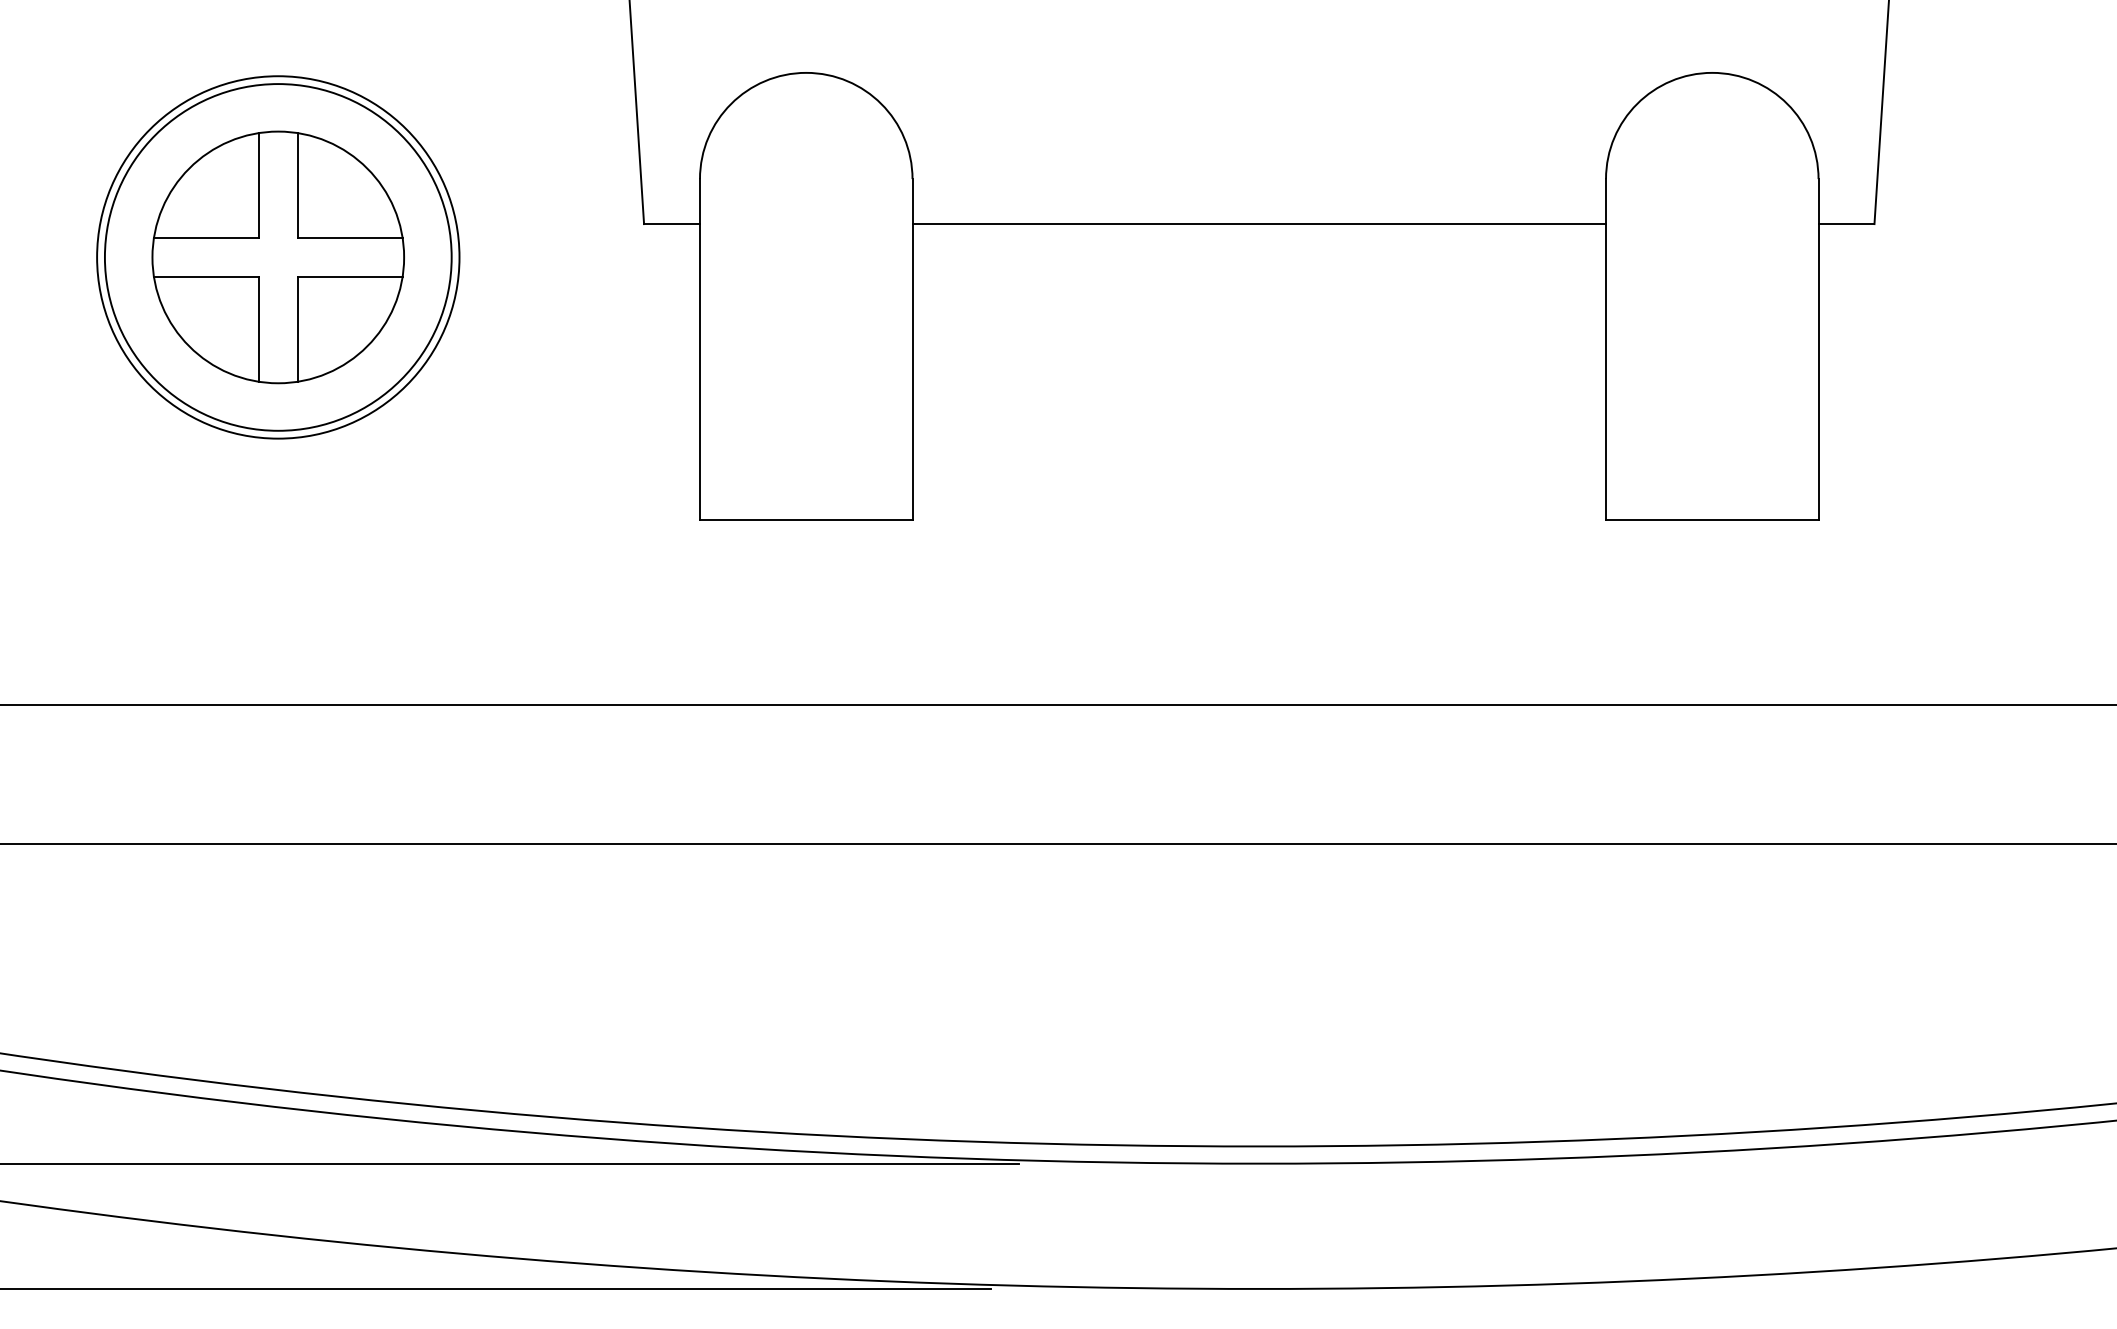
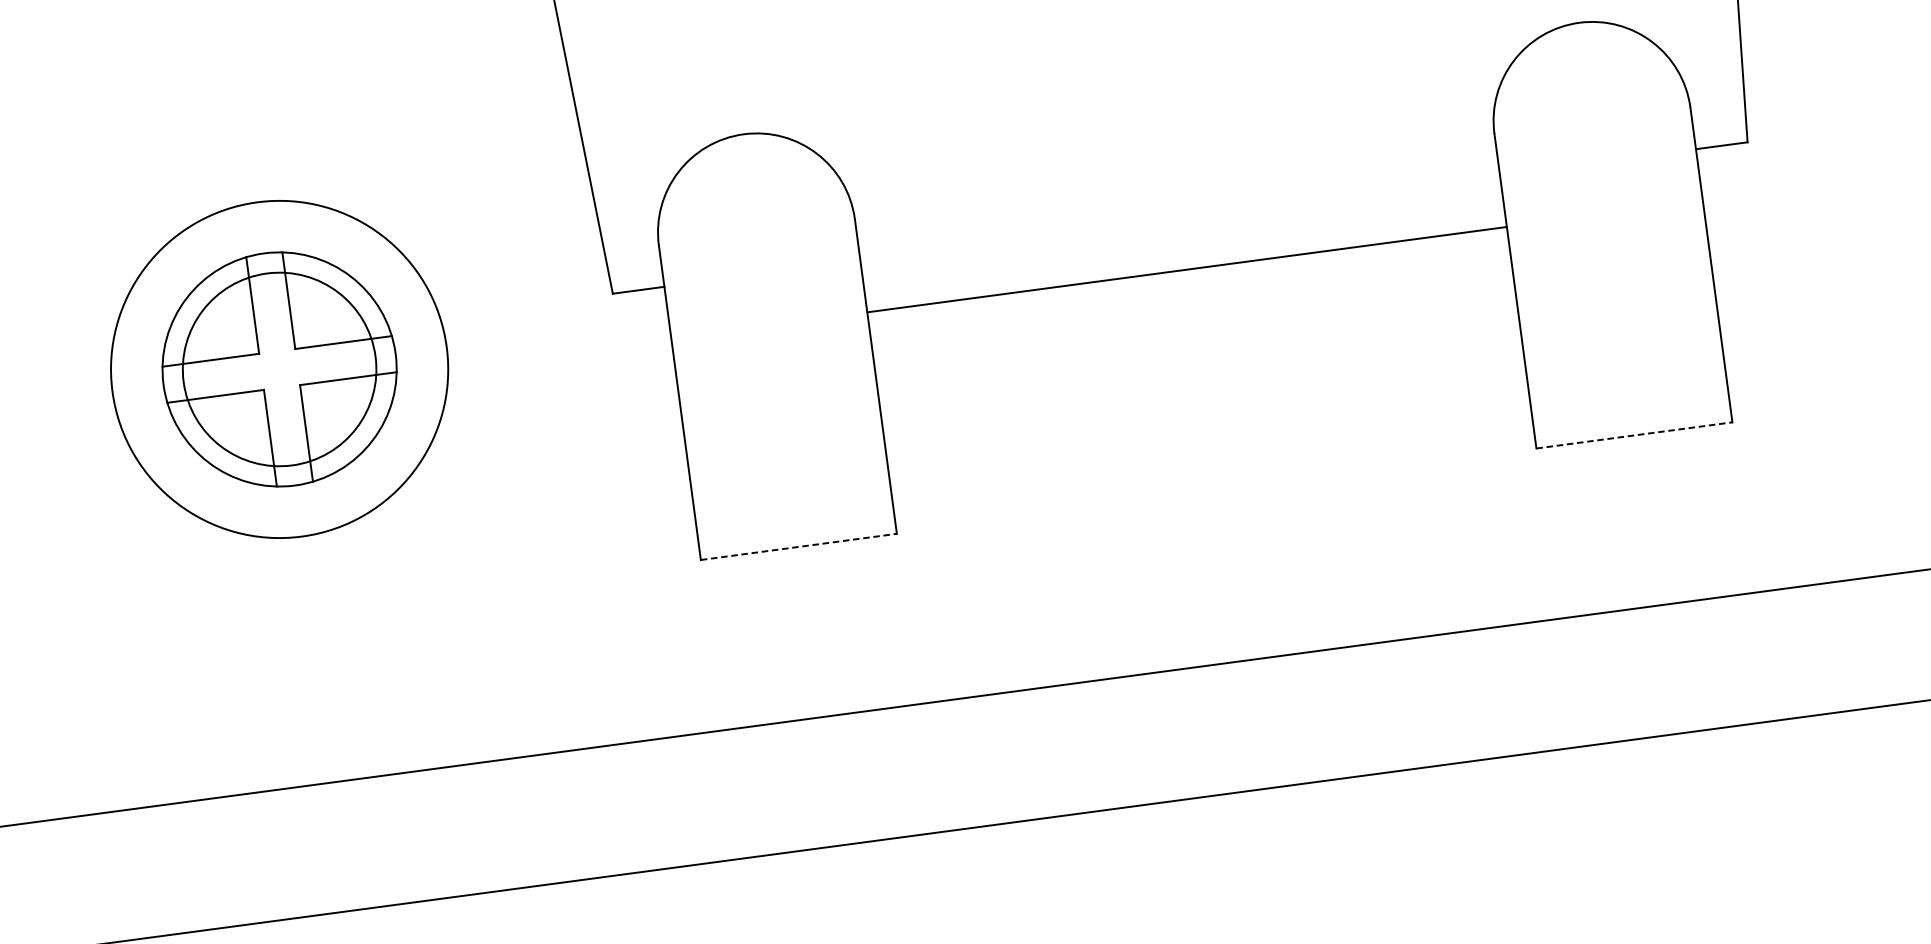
line: (1259, 224) -> (1187, 269), moved
circle: (277, 257) -> (278, 369), size x0.6
line: (806, 520) -> (799, 547), solid -> dashed
line: (1712, 520) -> (1634, 435), solid -> dashed

